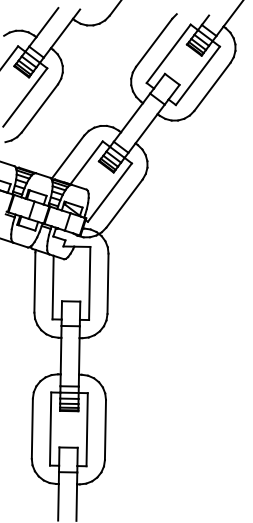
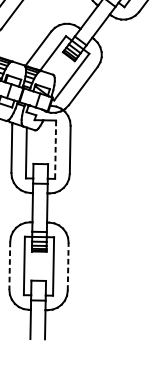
line: (89, 283) -> (55, 149), solid -> dashed
line: (32, 429) -> (9, 266), solid -> dashed
line: (105, 429) -> (68, 266), solid -> dashed

